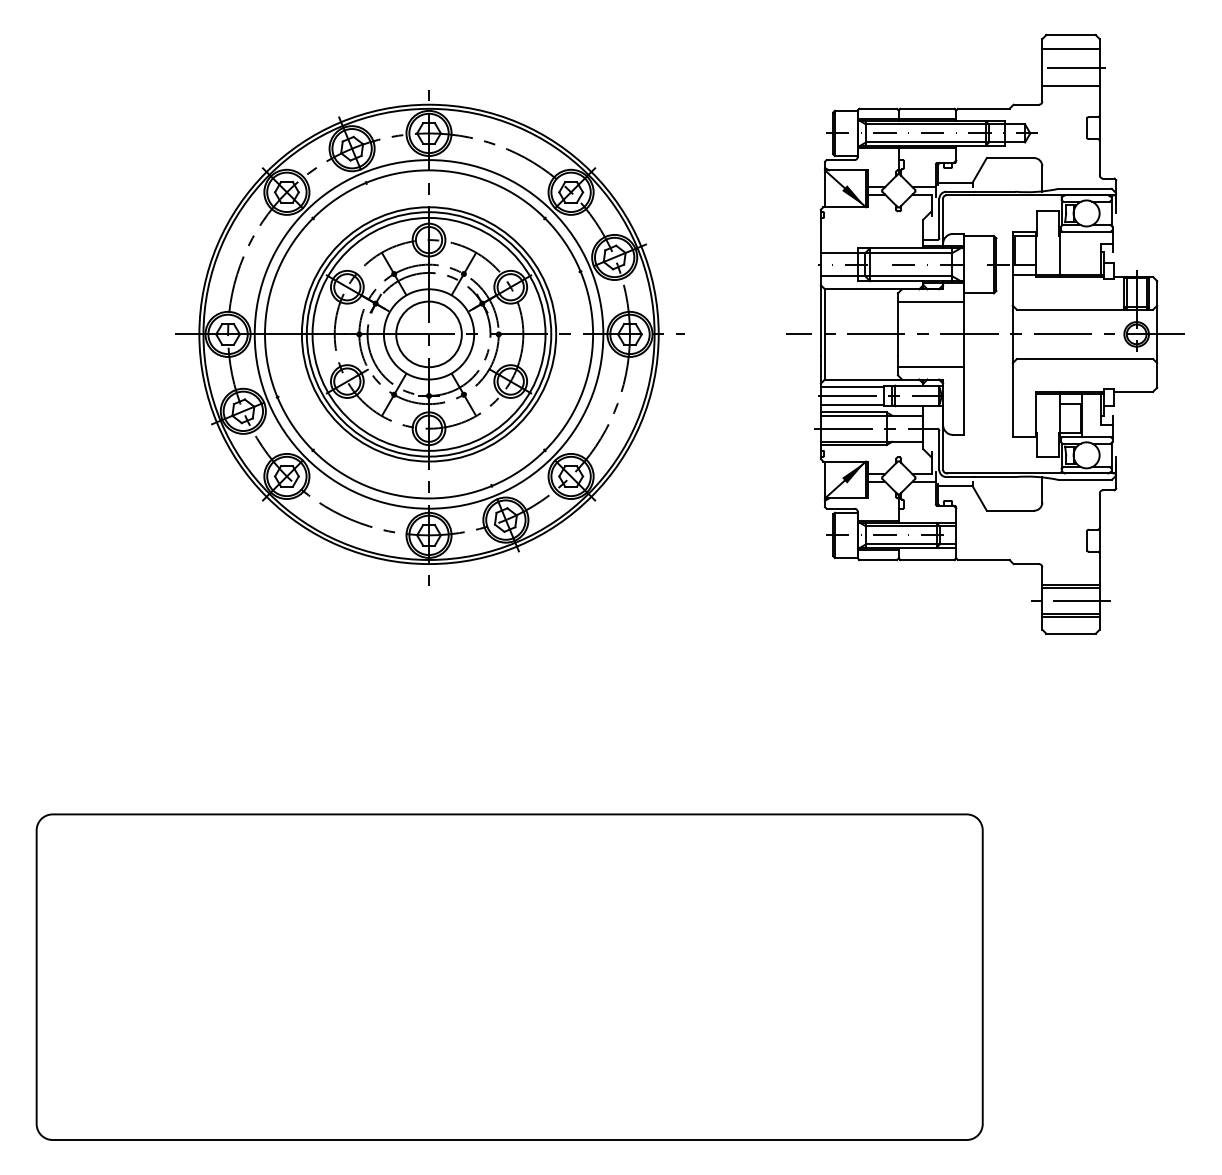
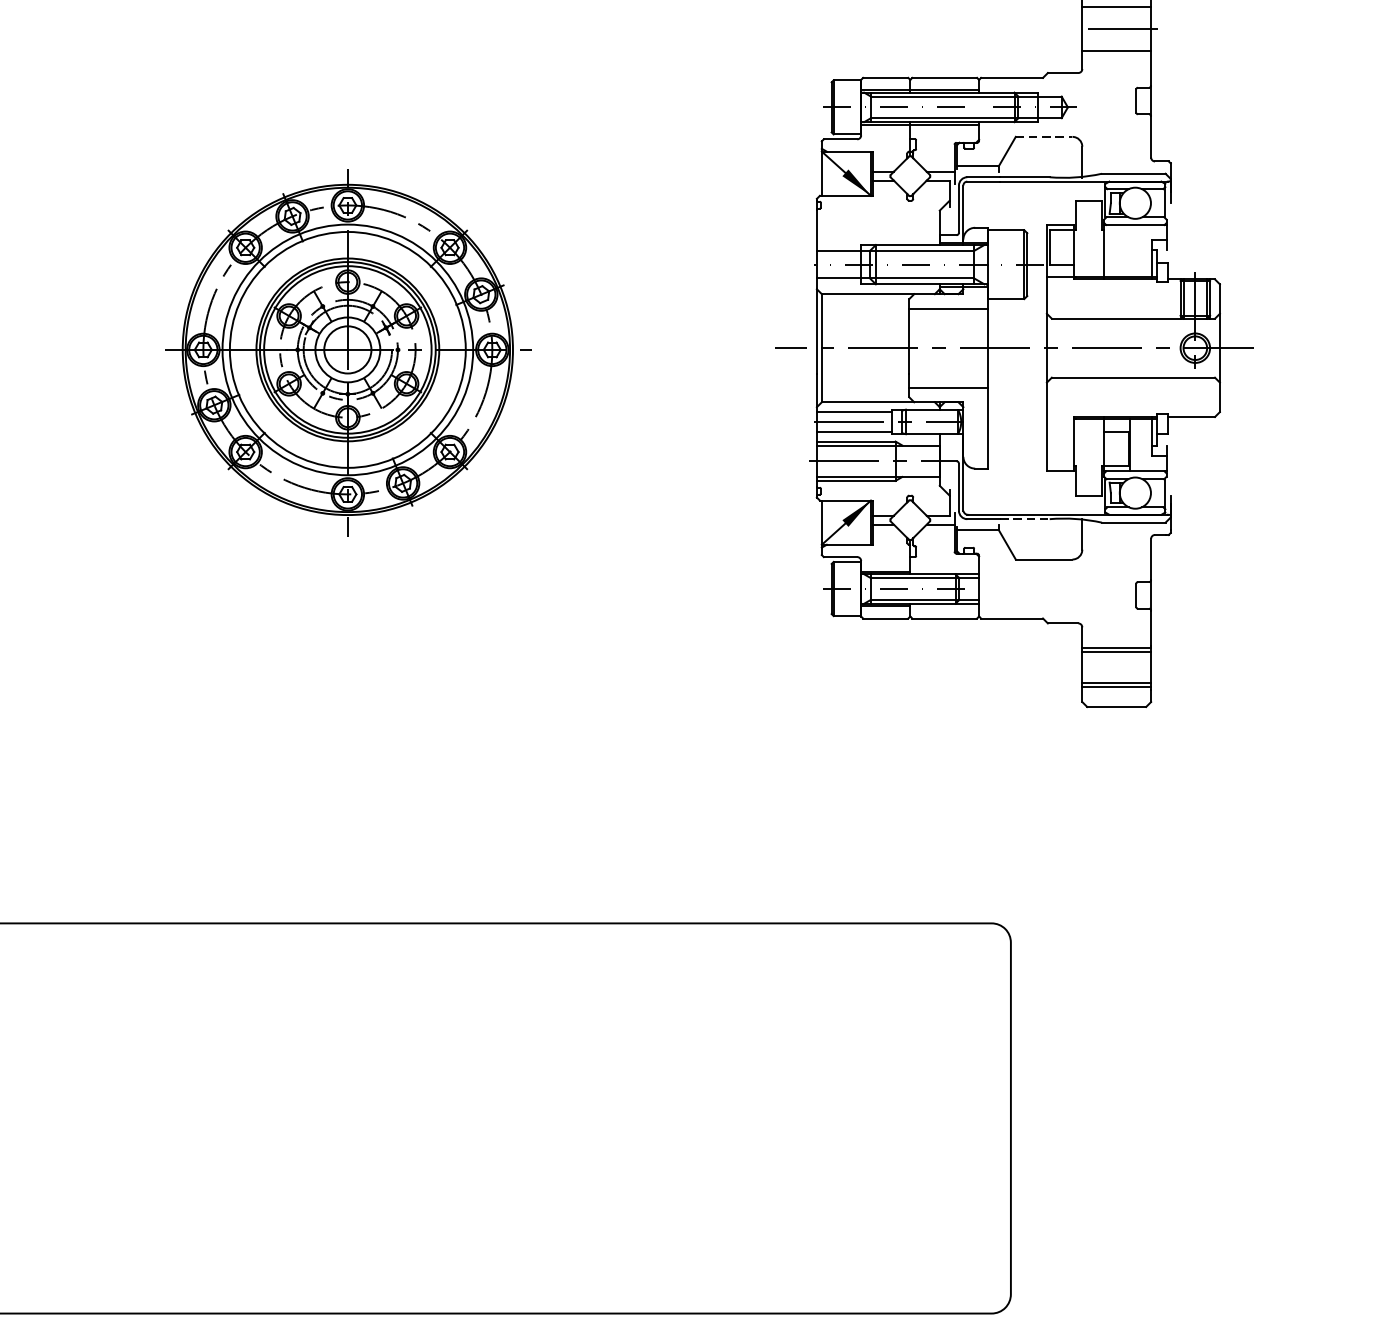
line: (1010, 158) -> (1044, 137), solid -> dashed
part: (429, 337) -> (347, 351), size x0.6
line: (994, 477) -> (1024, 519), solid -> dashed
line: (1070, 600) -> (1116, 667), removed

